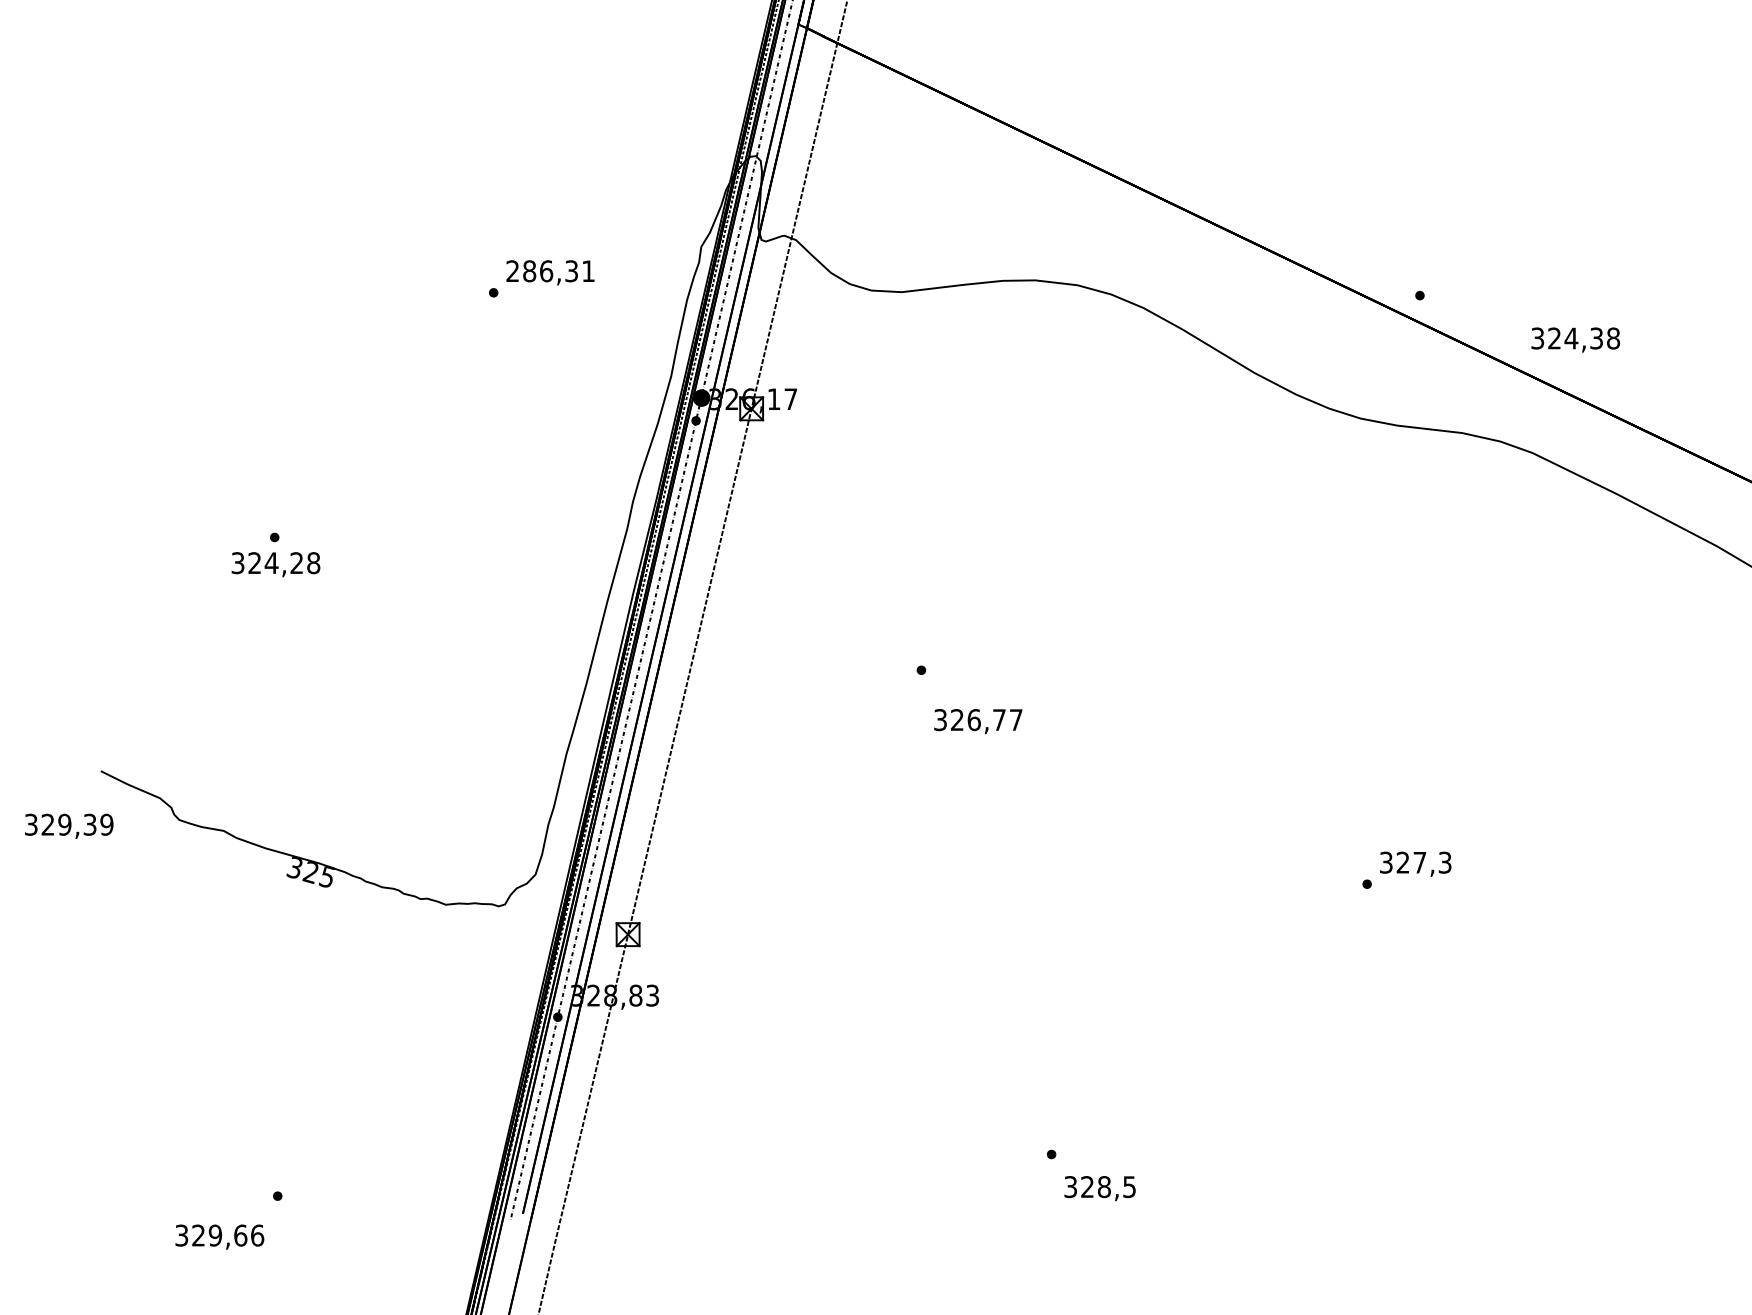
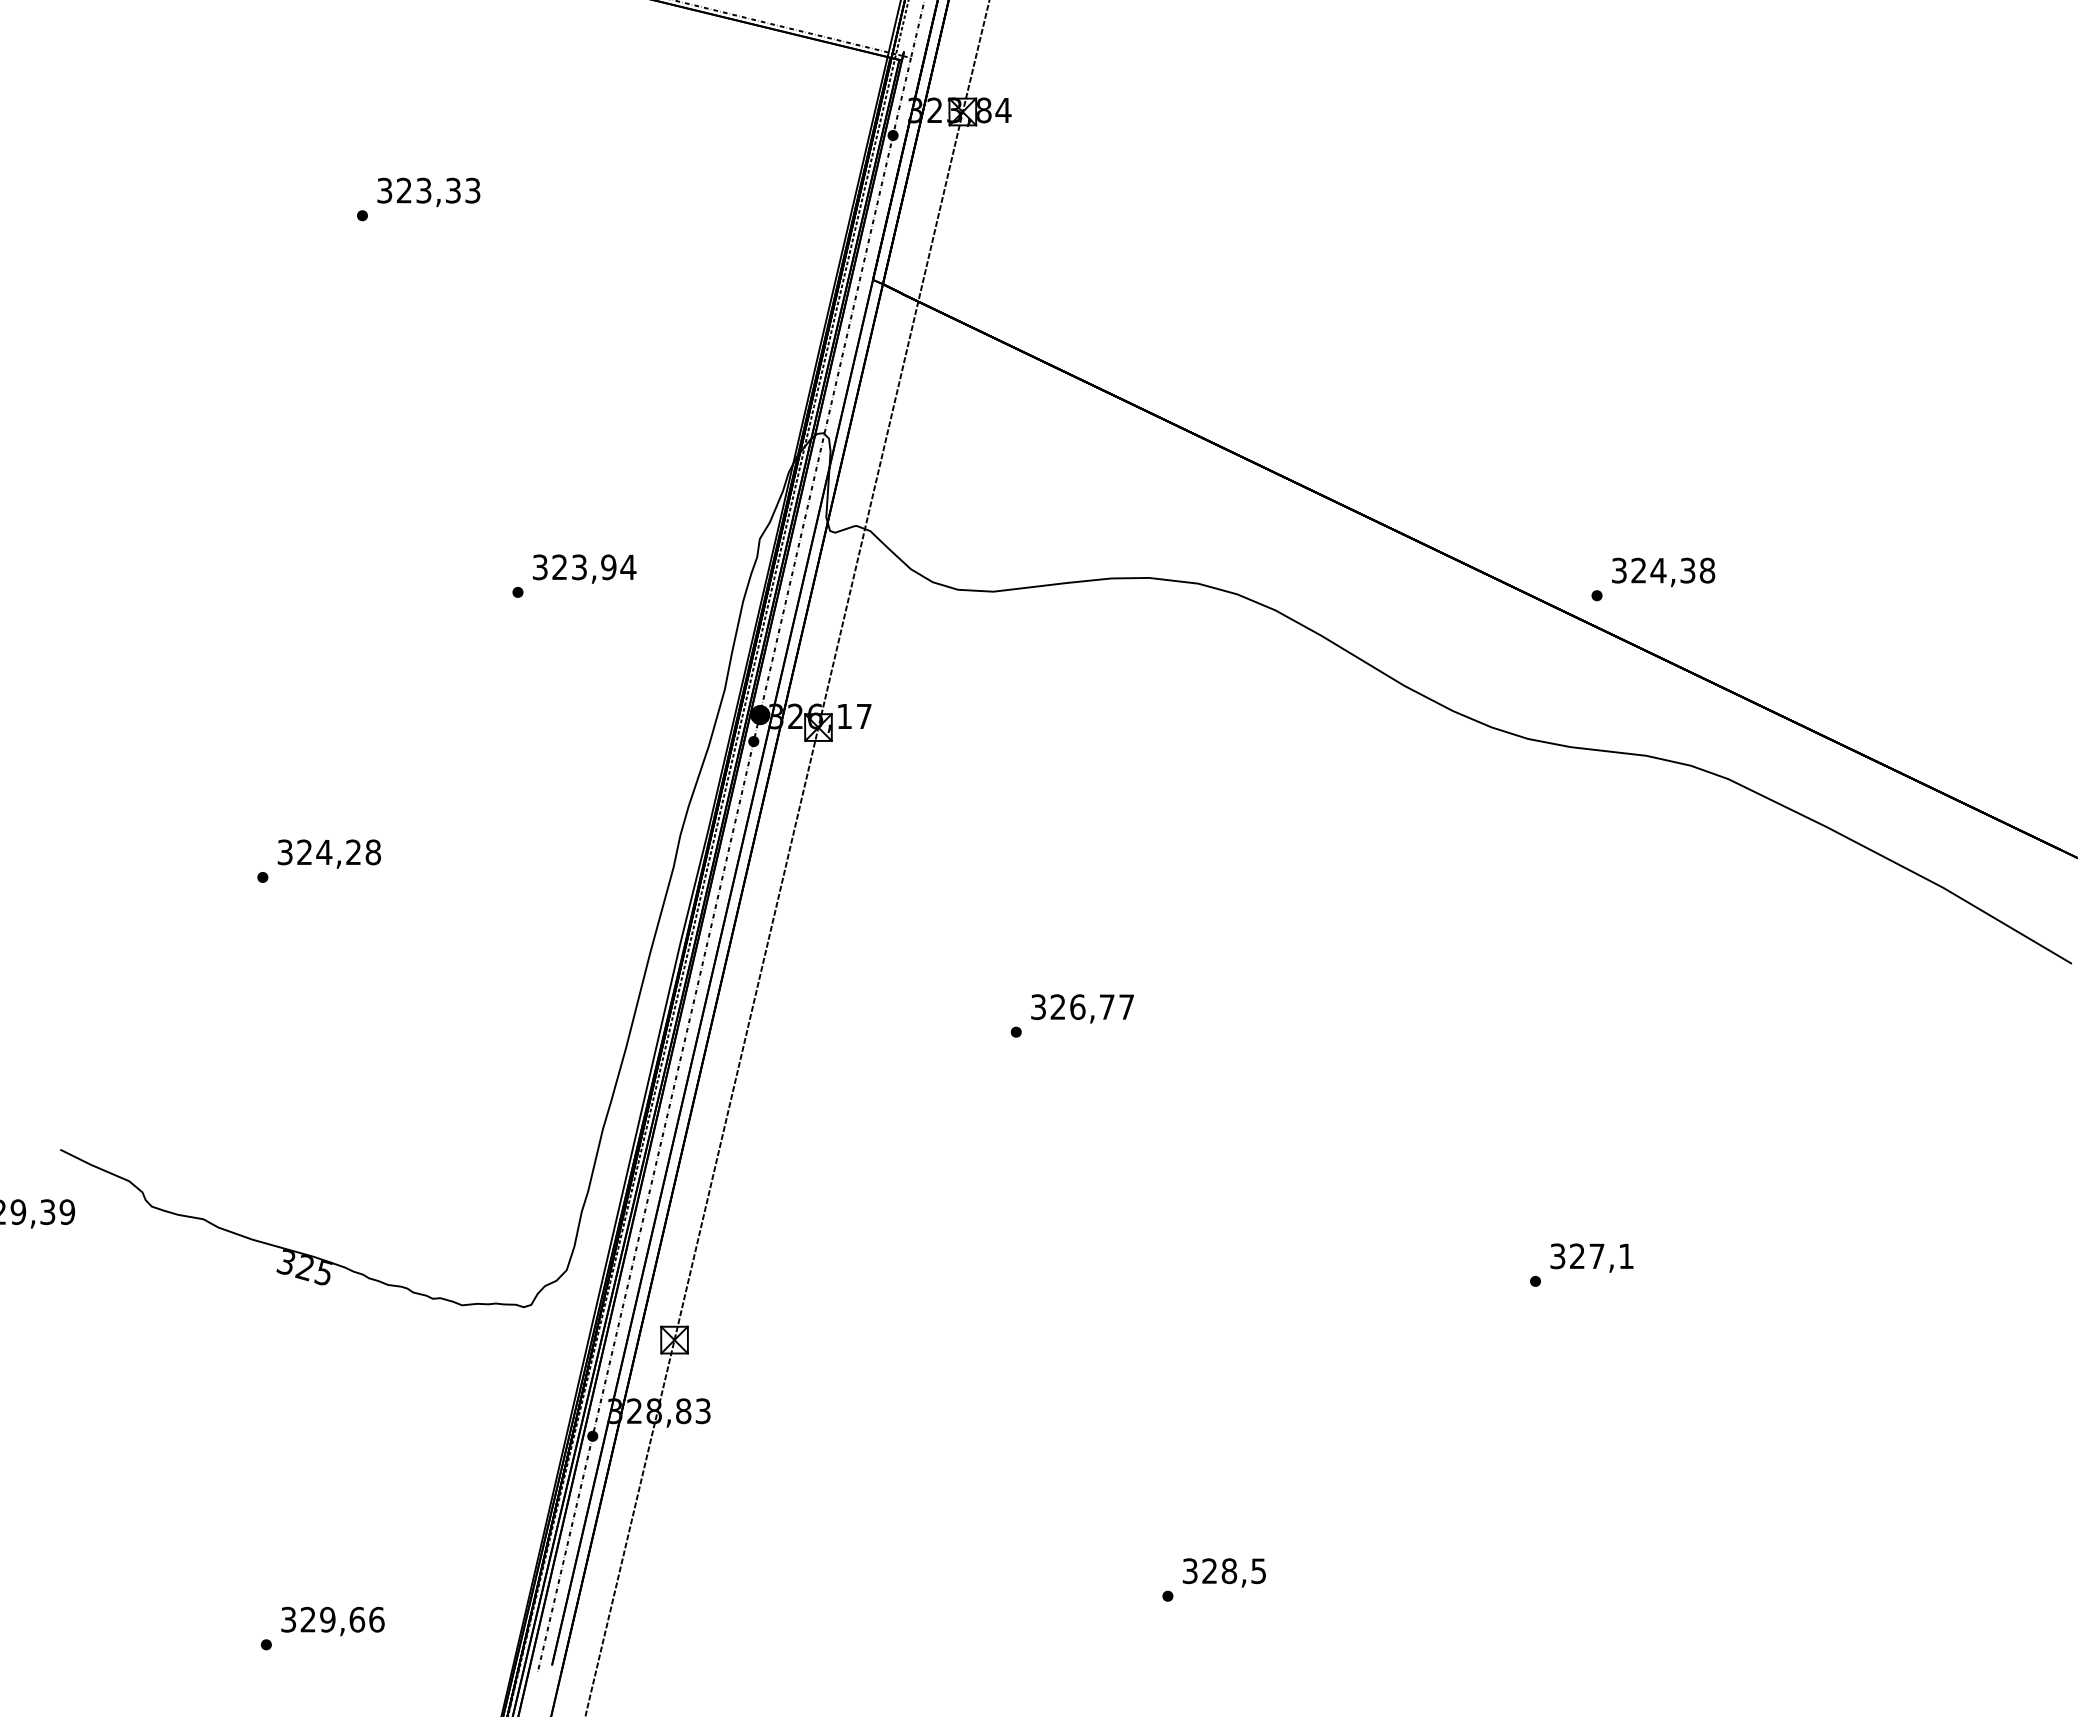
text: (550, 271) -> (584, 567), 286,31 -> 323,94
text: (1575, 340) -> (1663, 572), moved
text: (275, 564) -> (328, 853), moved
text: (978, 721) -> (1082, 1008), moved
text: (1445, 862) -> (1626, 1256), 327,3 -> 327,1
text: (1099, 1188) -> (1223, 1572), moved
text: (219, 1237) -> (332, 1621), moved

